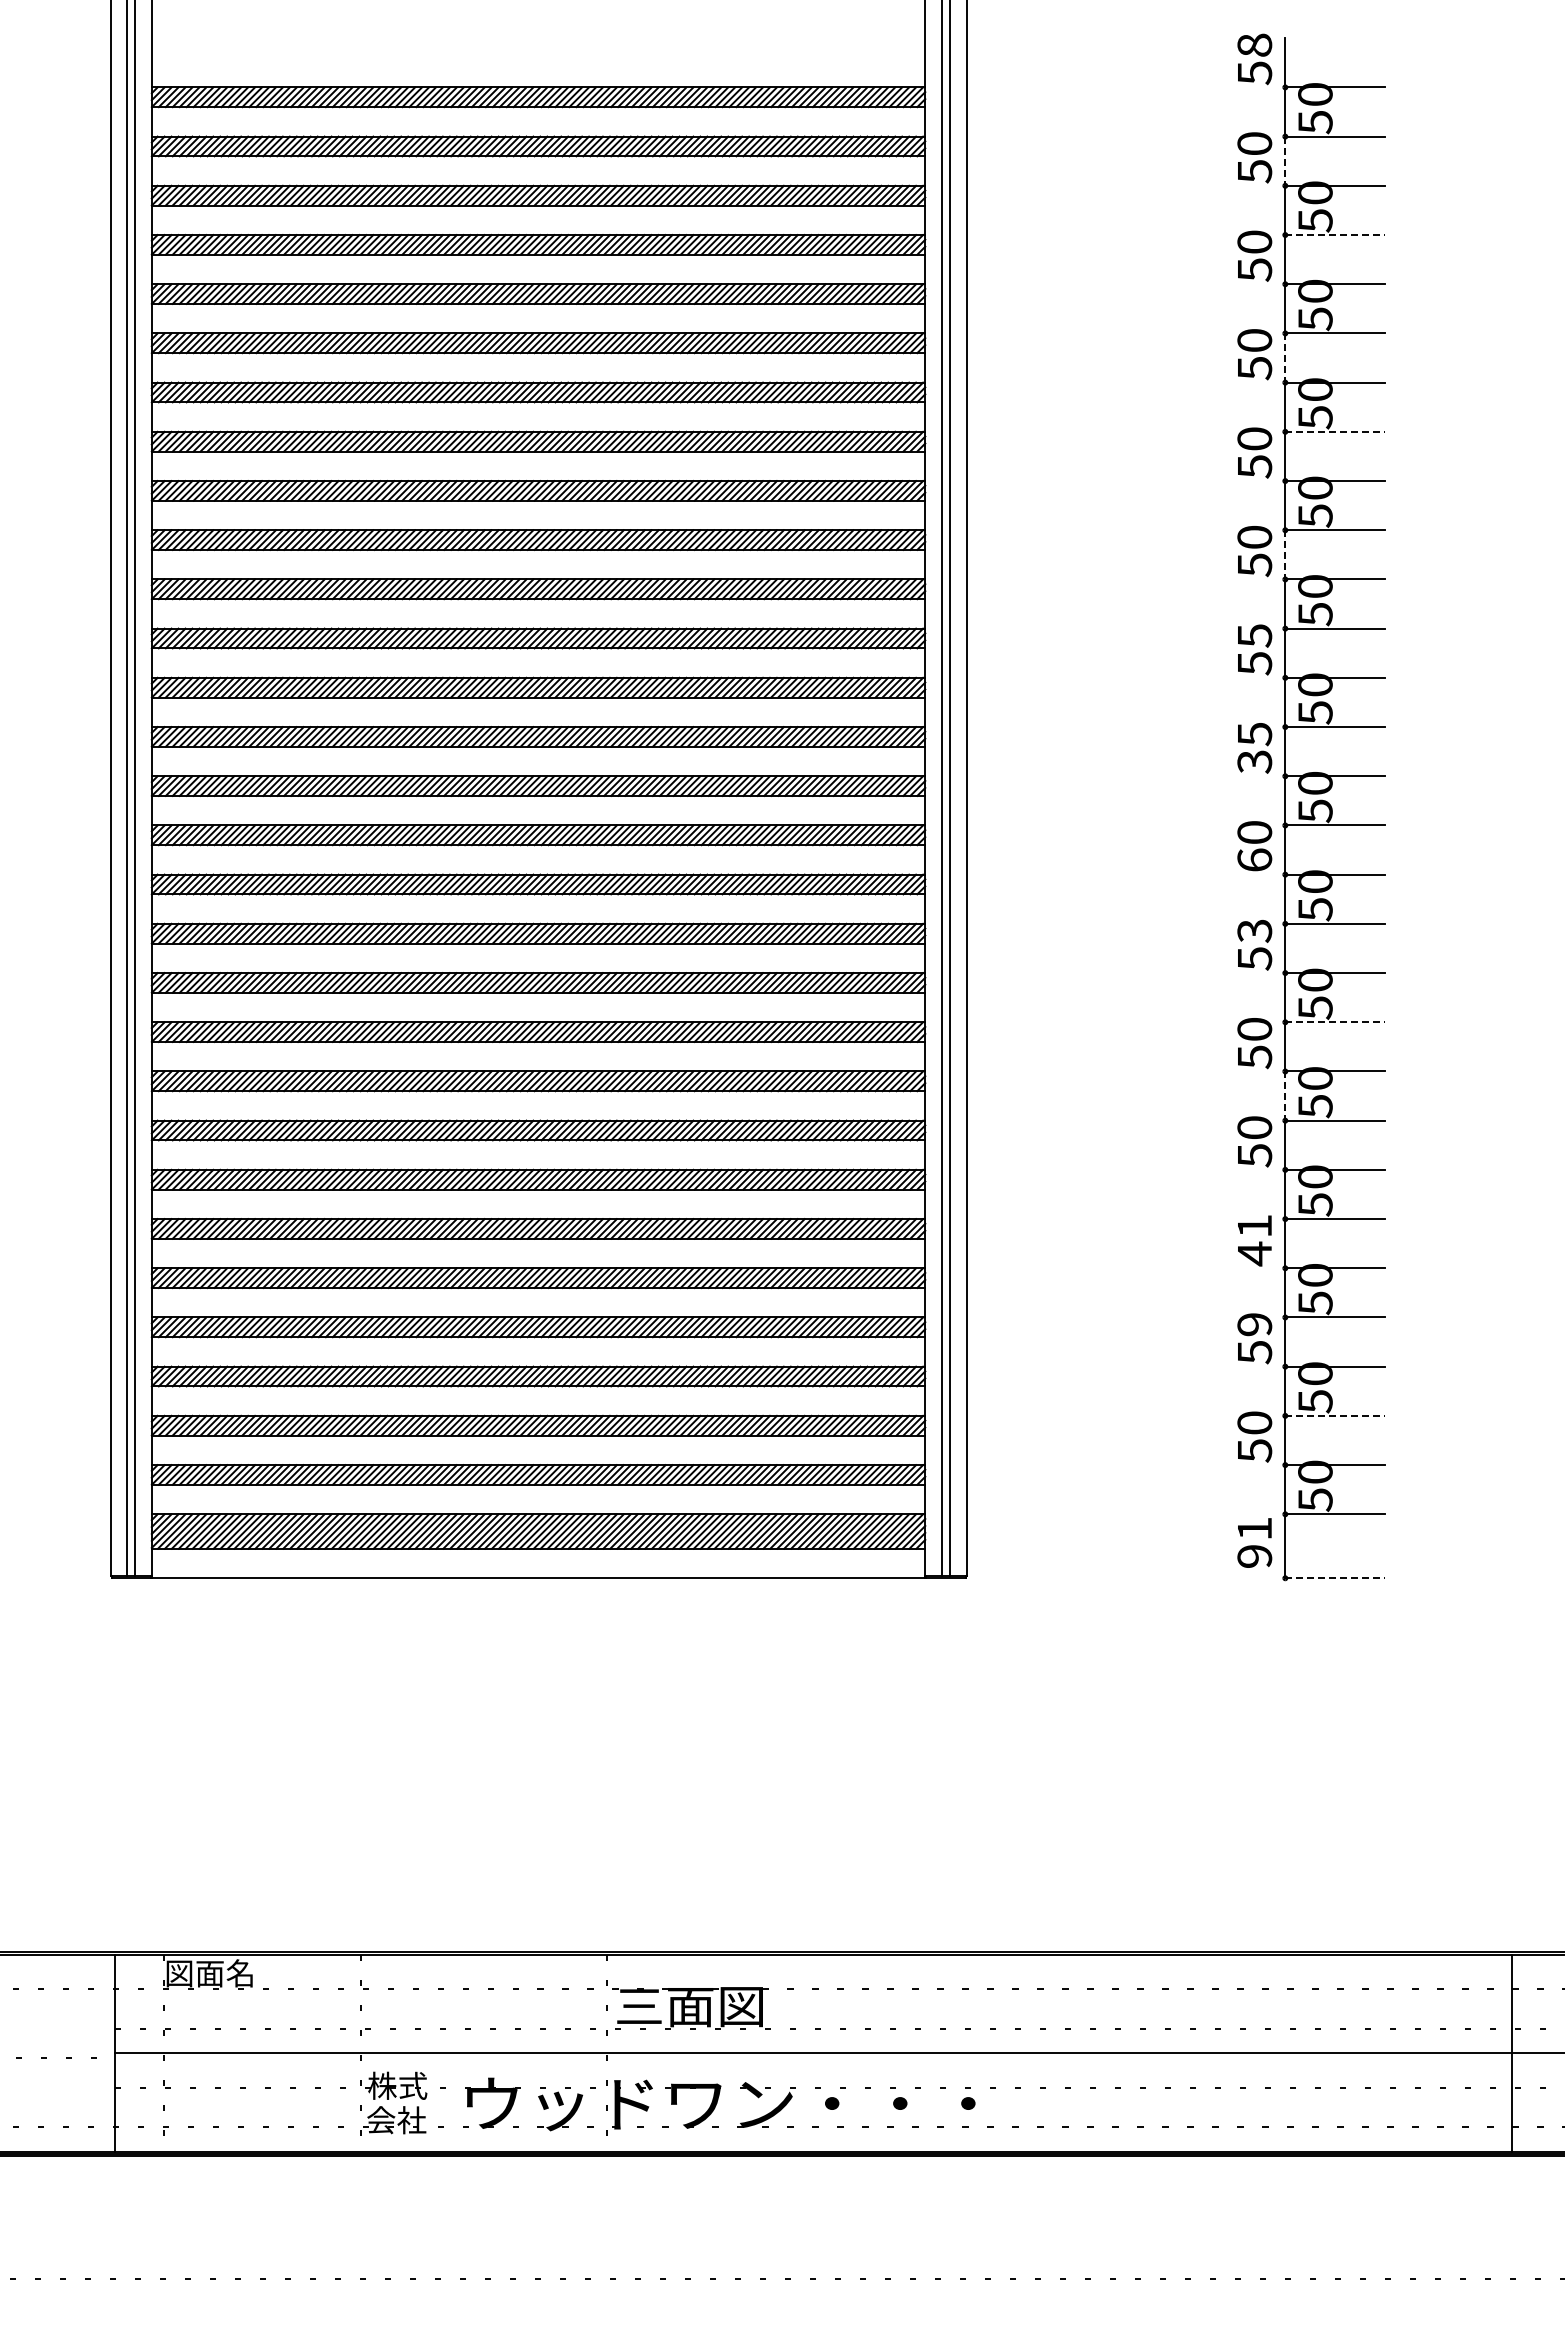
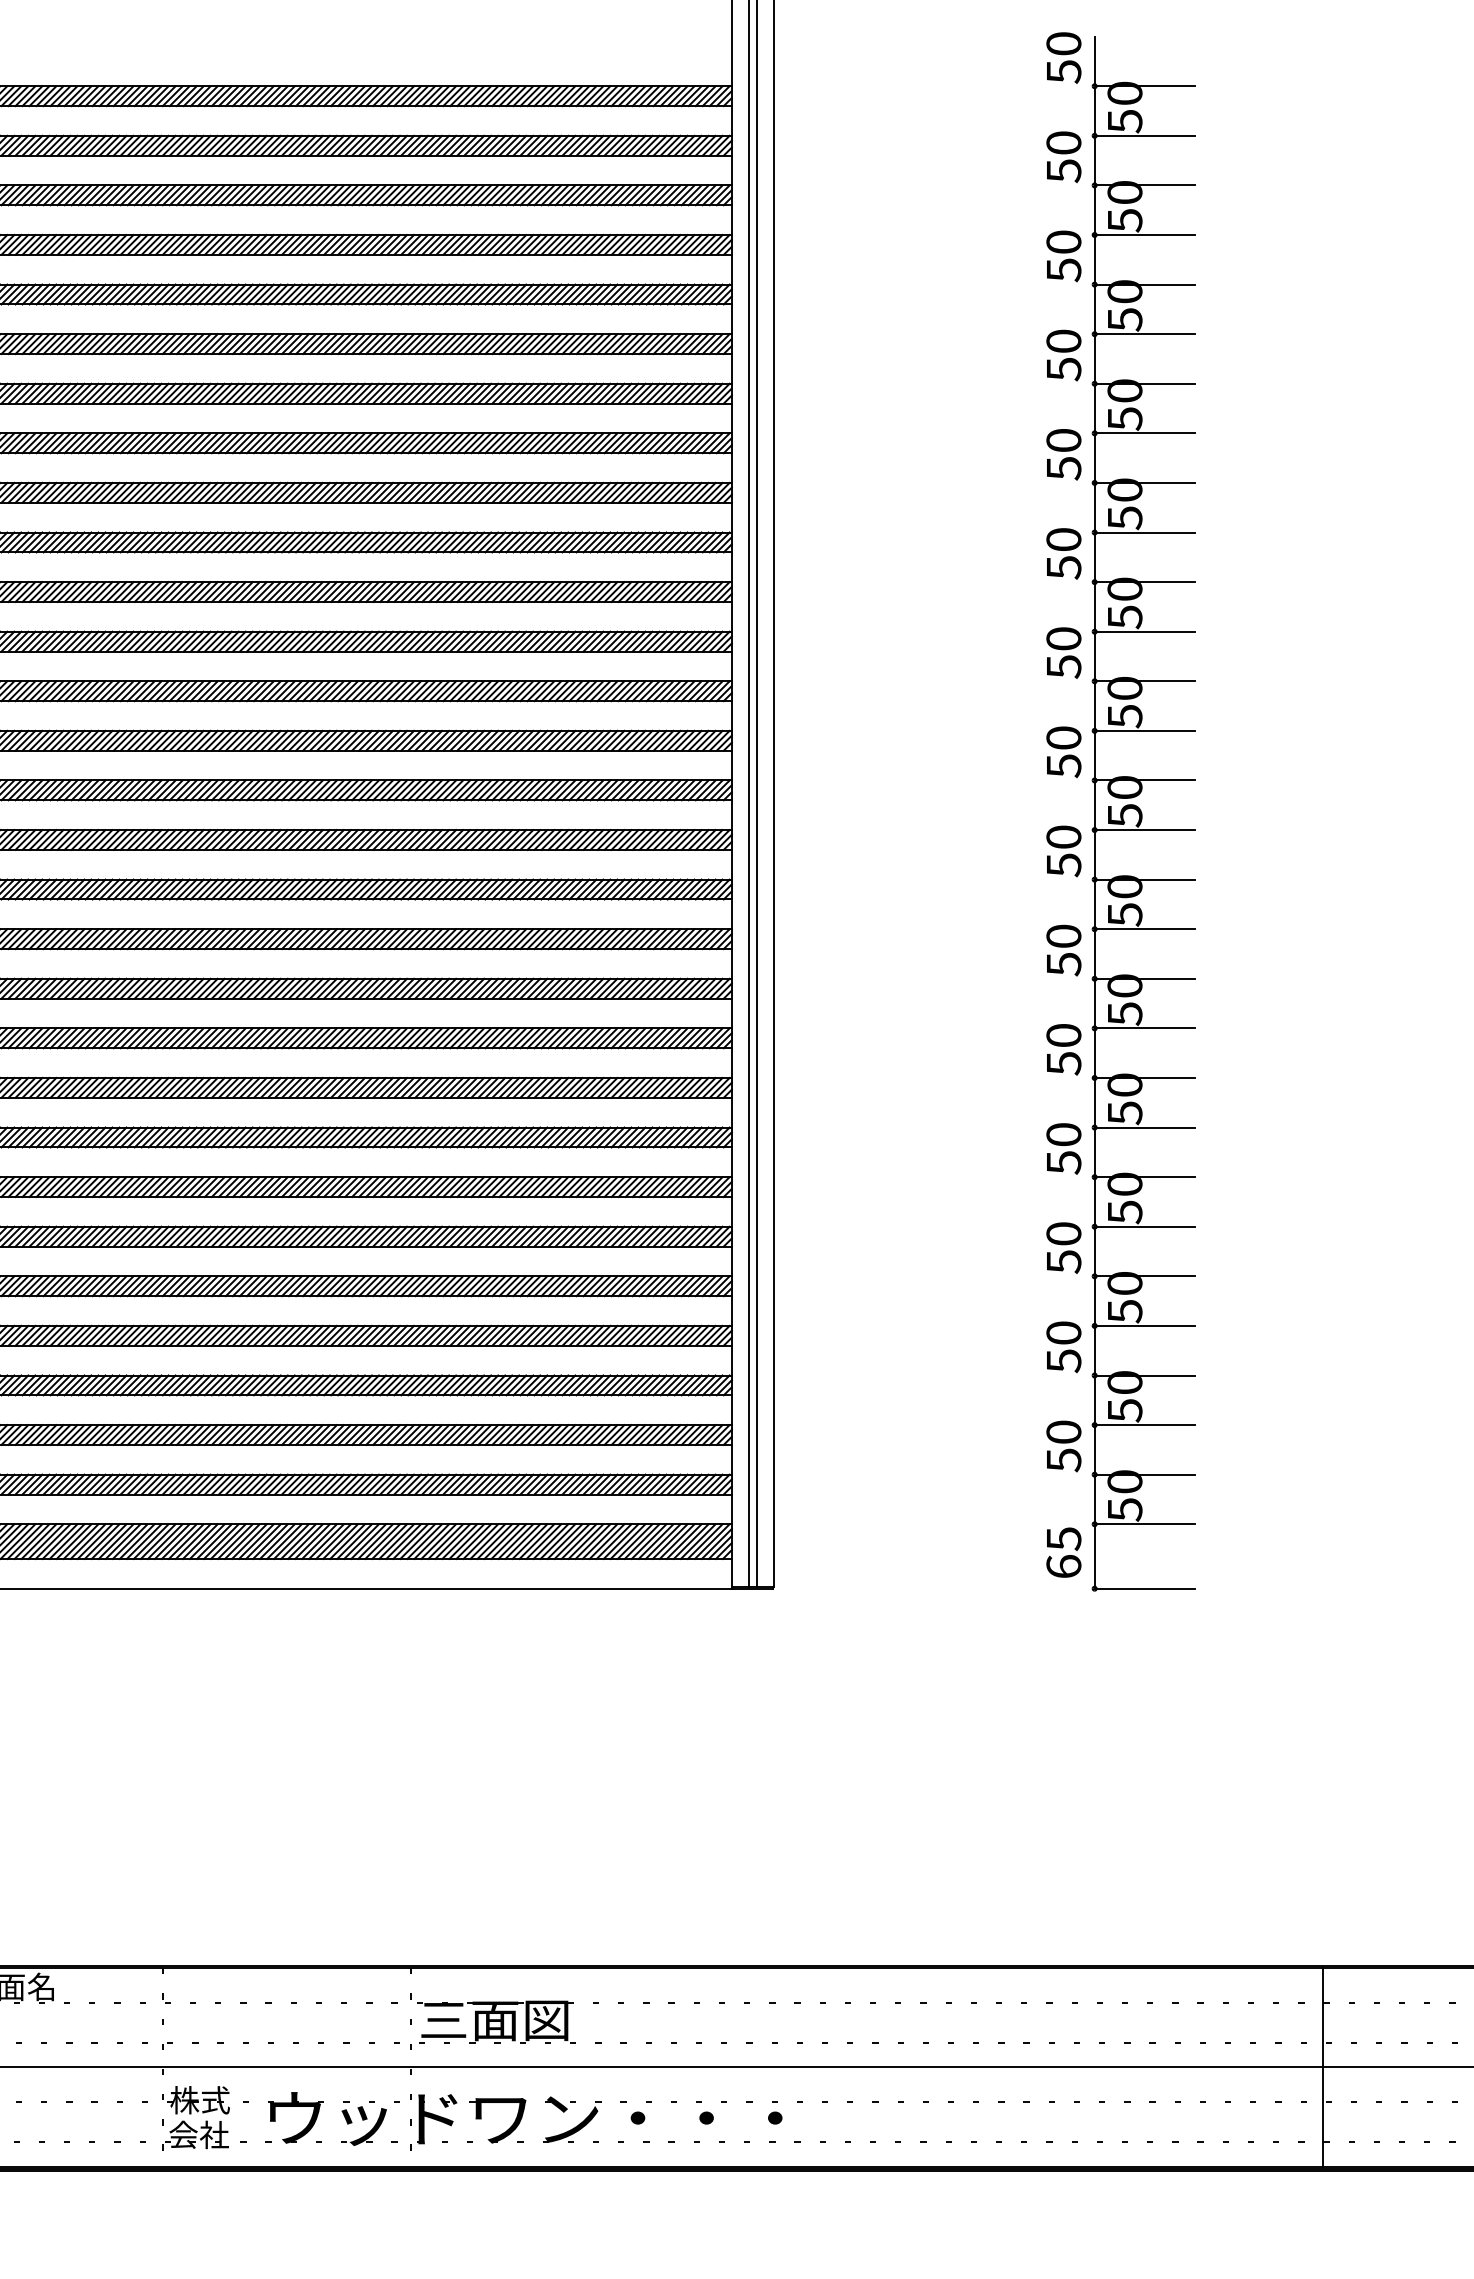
text: (1254, 44) -> (1063, 42), 58 -> 50
line: (1285, 161) -> (1094, 160), dashed -> solid
line: (1335, 235) -> (1145, 235), dashed -> solid
line: (1285, 358) -> (1094, 359), dashed -> solid
line: (1335, 431) -> (1145, 433), dashed -> solid
line: (1285, 554) -> (1094, 556), dashed -> solid
text: (1254, 635) -> (1063, 638), 55 -> 50
text: (1254, 747) -> (1063, 751), 35 -> 50
text: (1254, 860) -> (1063, 865), 60 -> 50
text: (1254, 931) -> (1063, 936), 53 -> 50
line: (1335, 1022) -> (1145, 1028), dashed -> solid
line: (1285, 1096) -> (1094, 1103), dashed -> solid
text: (1254, 1240) -> (1063, 1248), 41 -> 50
text: (1254, 1324) -> (1063, 1332), 59 -> 50
line: (1335, 1415) -> (1145, 1424), dashed -> solid
text: (1254, 1542) -> (1063, 1552), 91 -> 65
line: (1335, 1578) -> (1145, 1588), dashed -> solid

